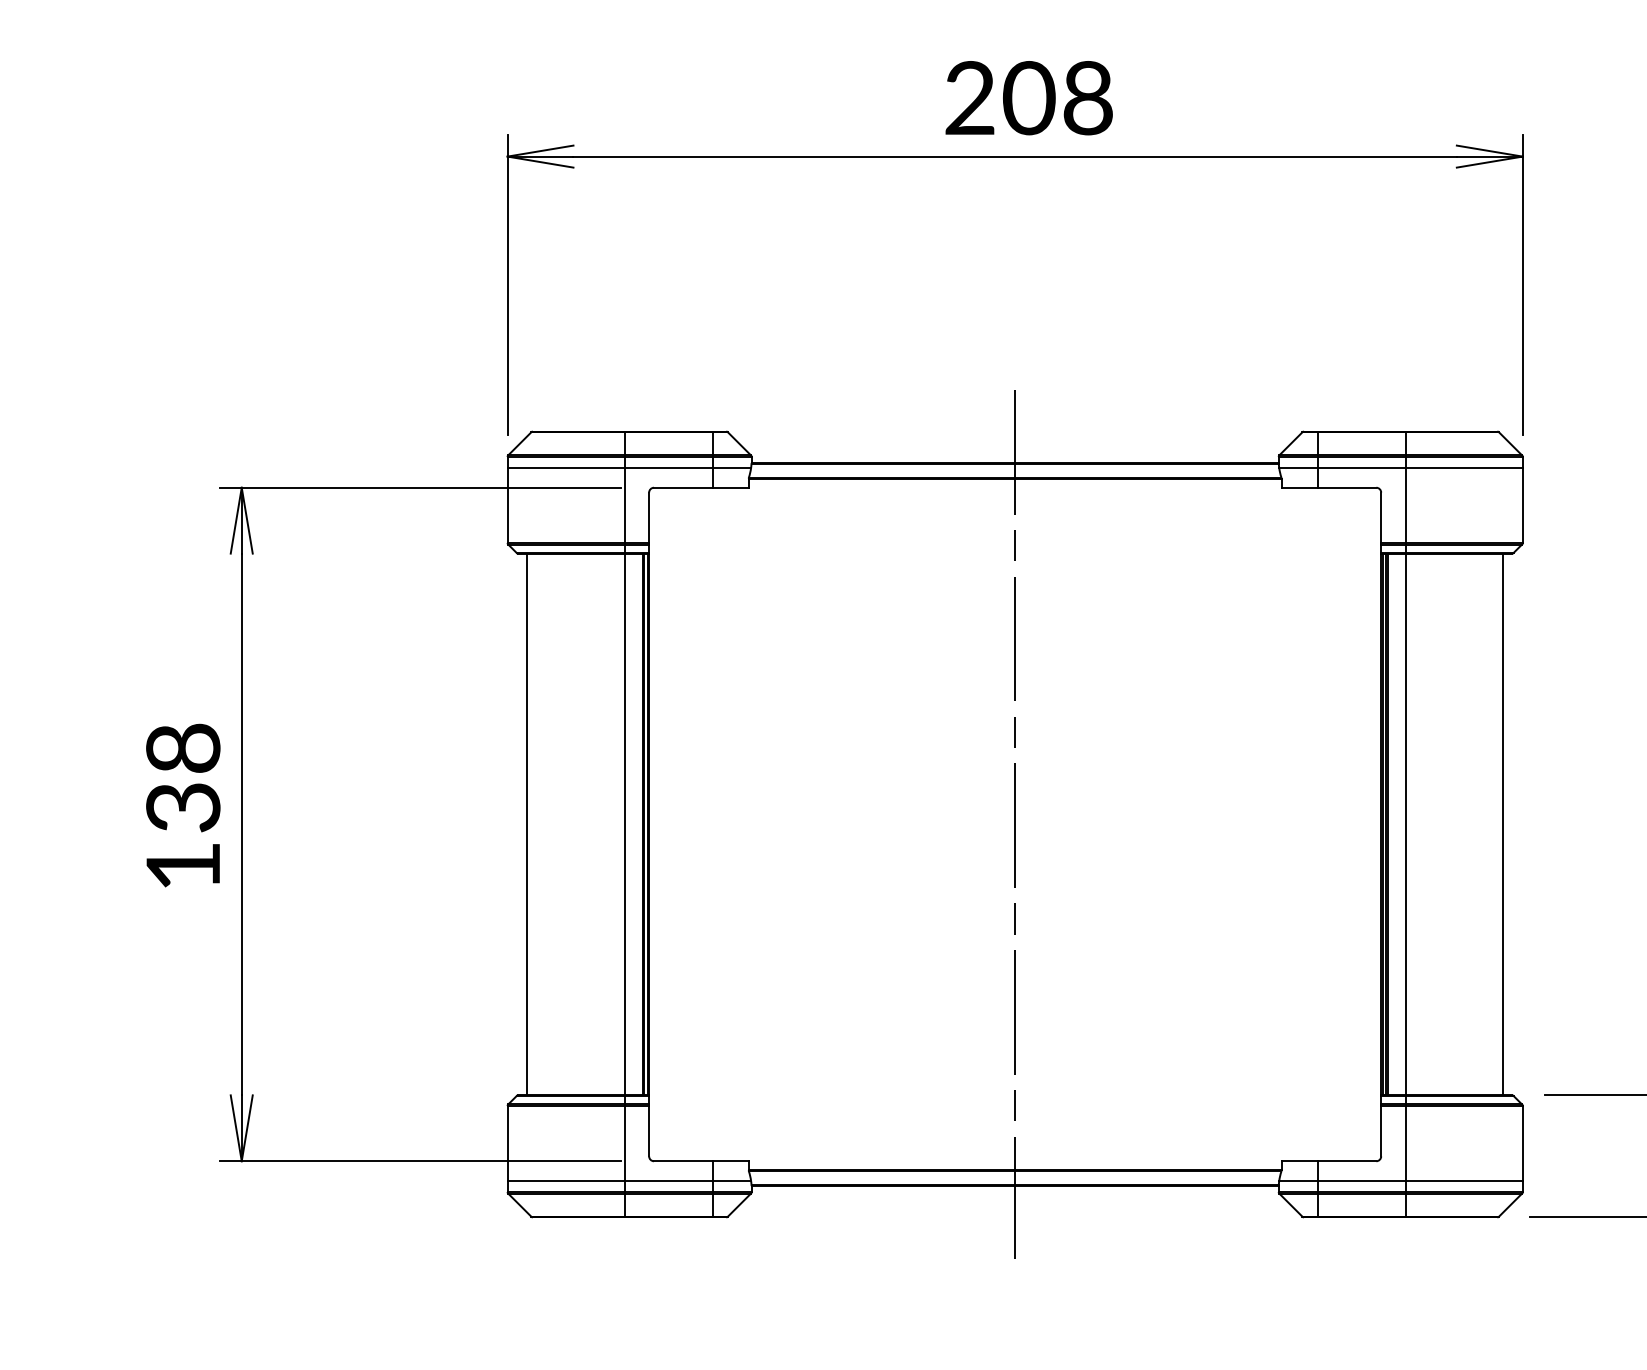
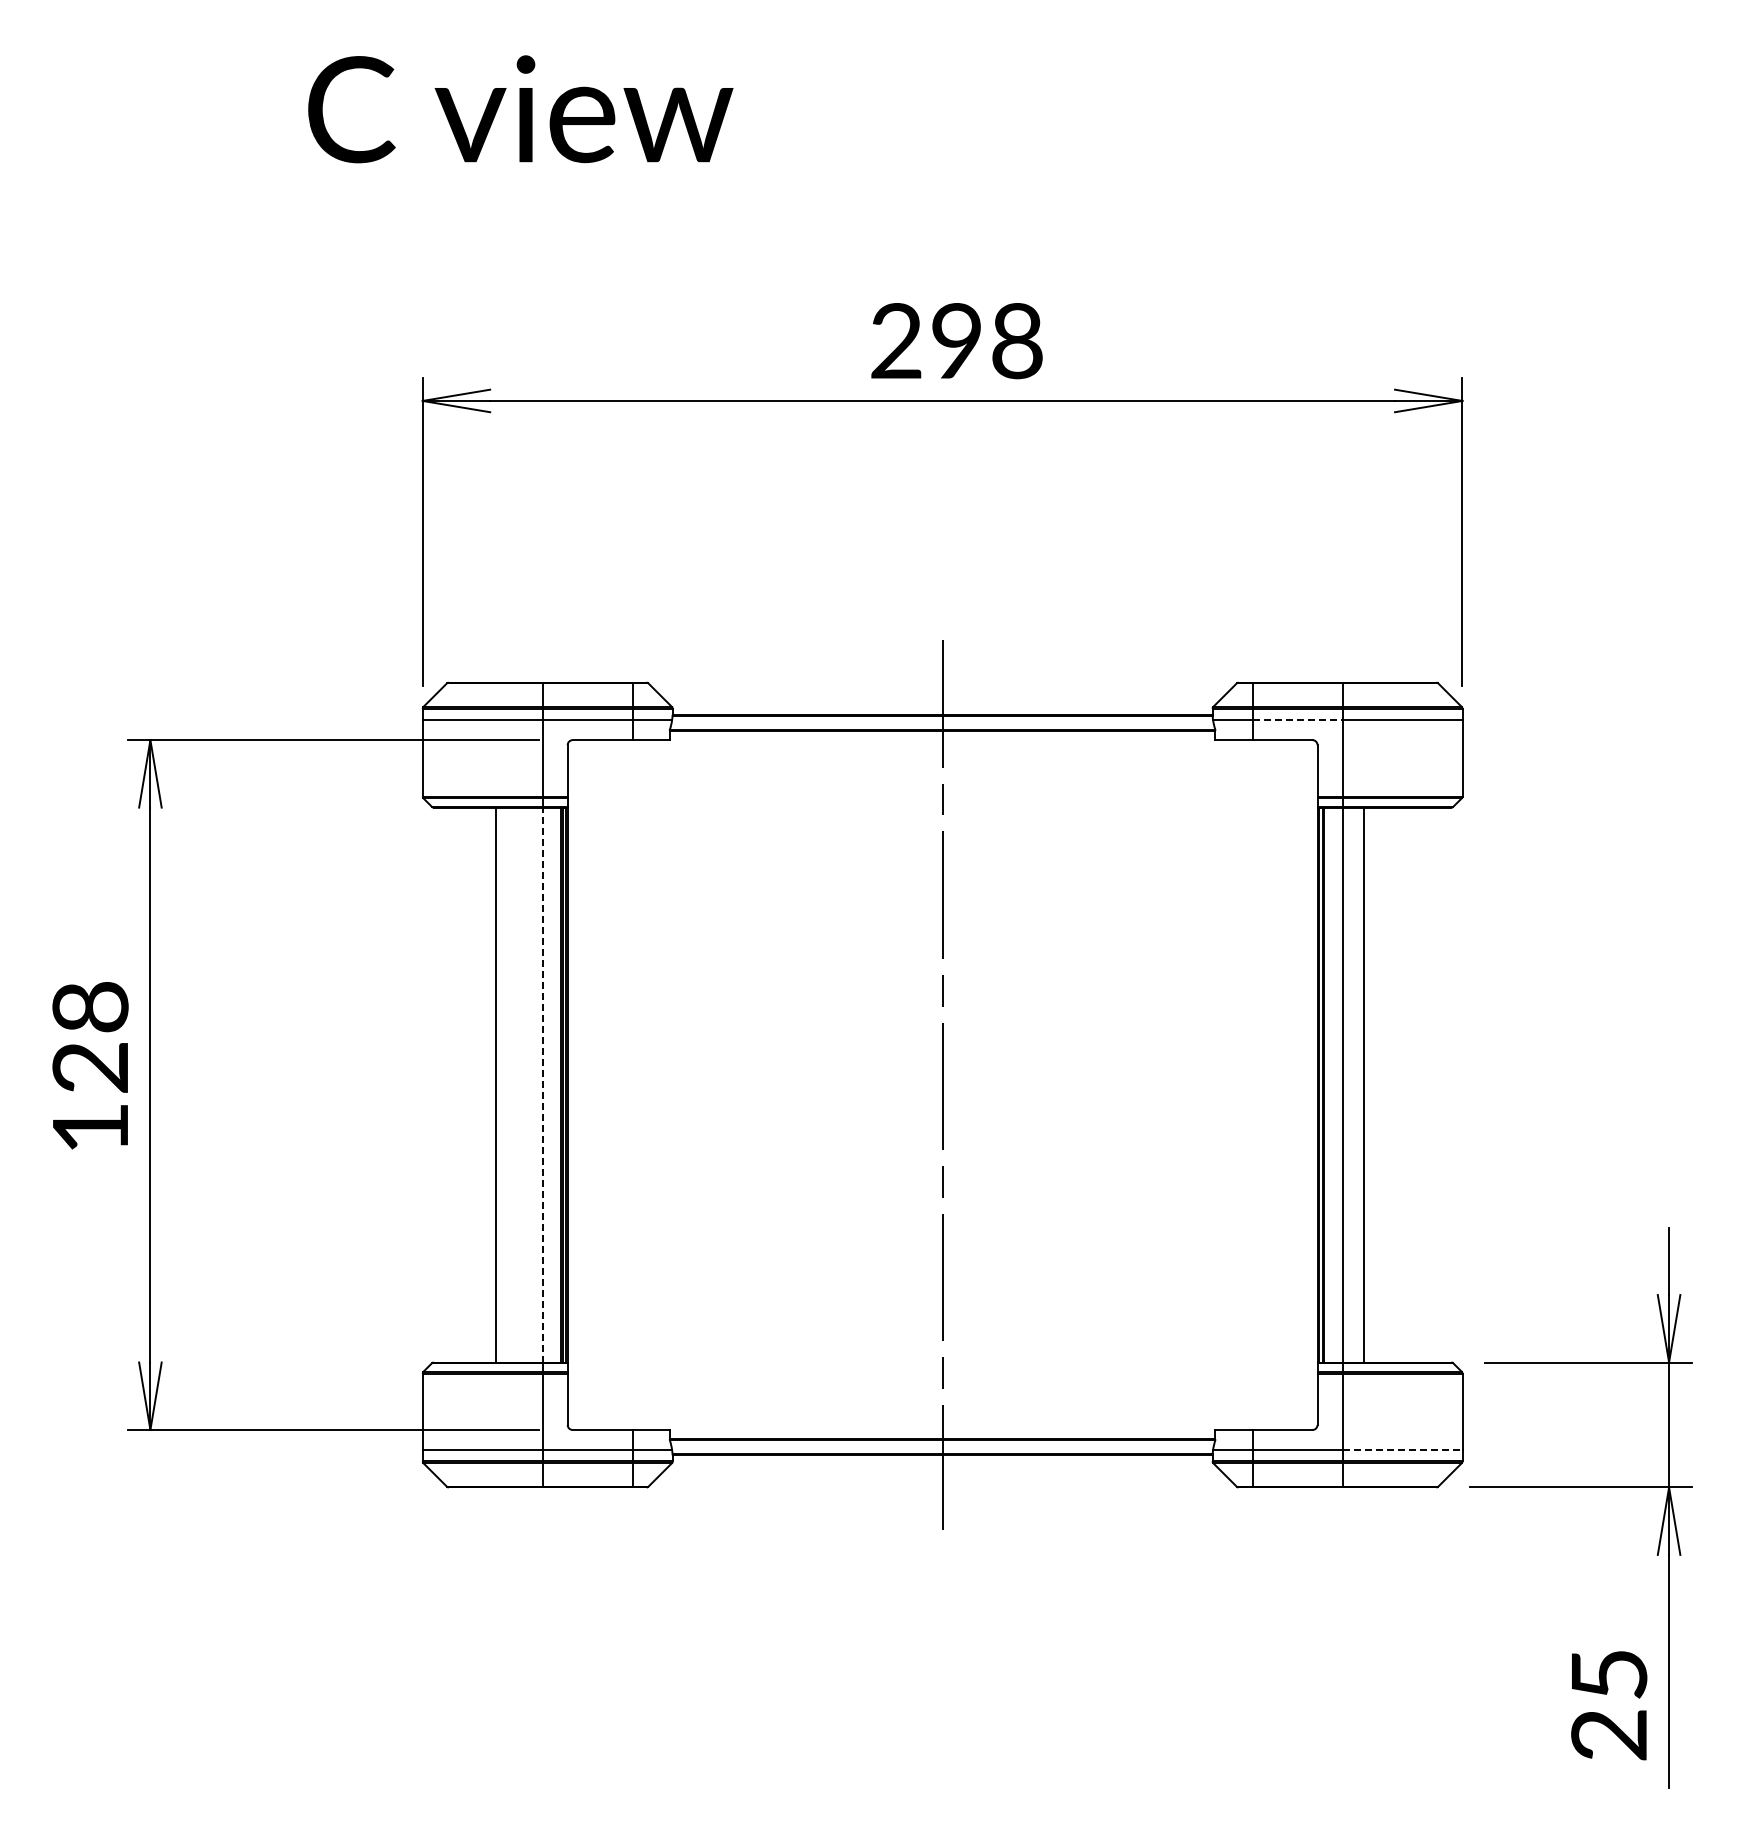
text: (1029, 98) -> (957, 341), 208 -> 298
line: (1361, 468) -> (1297, 720), solid -> dashed
text: (183, 808) -> (90, 1068), 138 -> 128
line: (526, 823) -> (495, 1084), moved
line: (624, 823) -> (542, 1084), solid -> dashed
line: (1503, 823) -> (1363, 1084), moved
line: (1464, 1180) -> (1402, 1449), solid -> dashed

